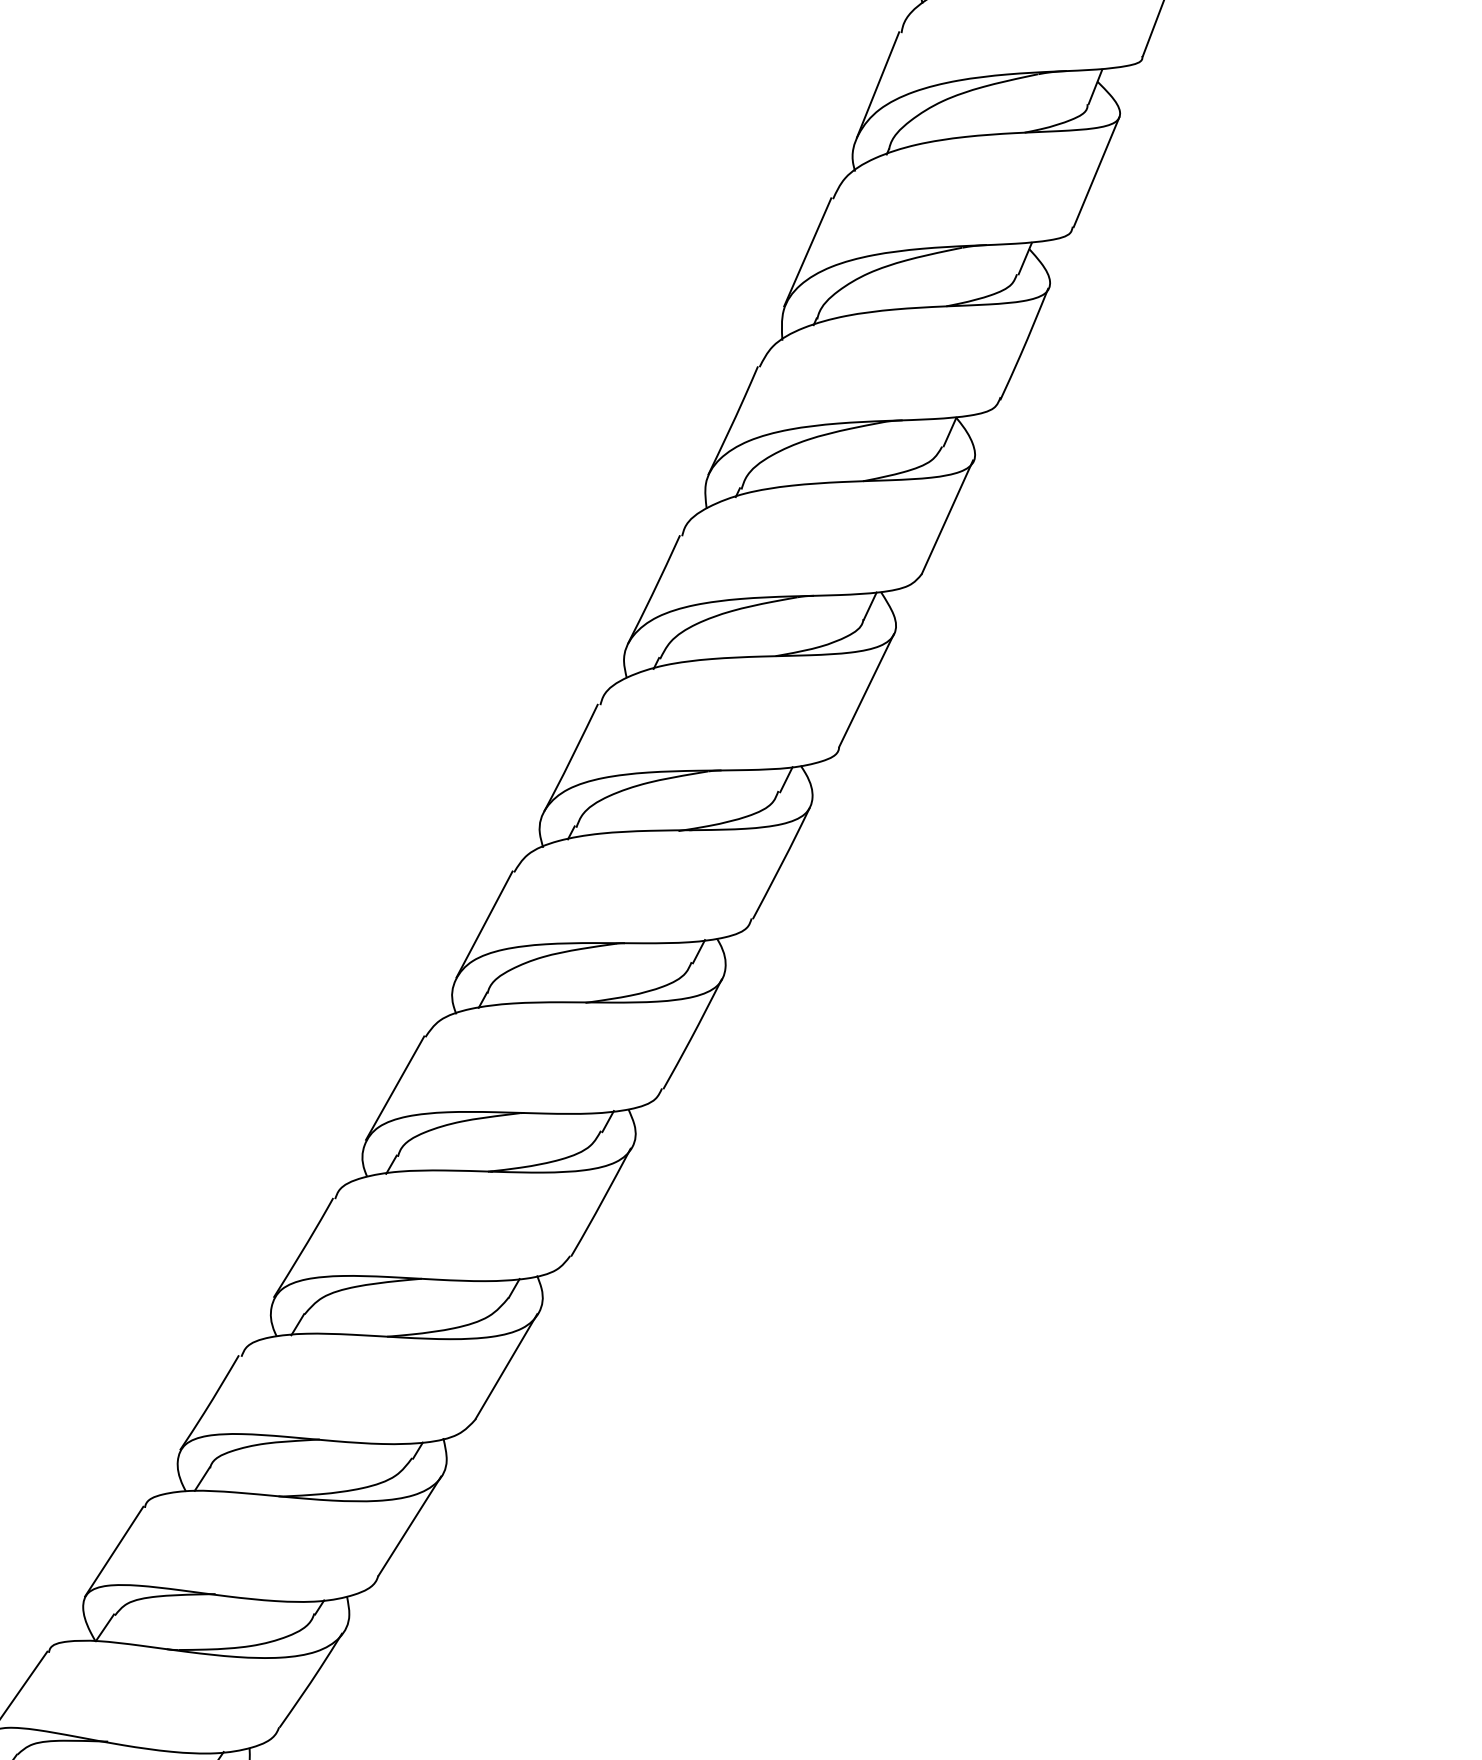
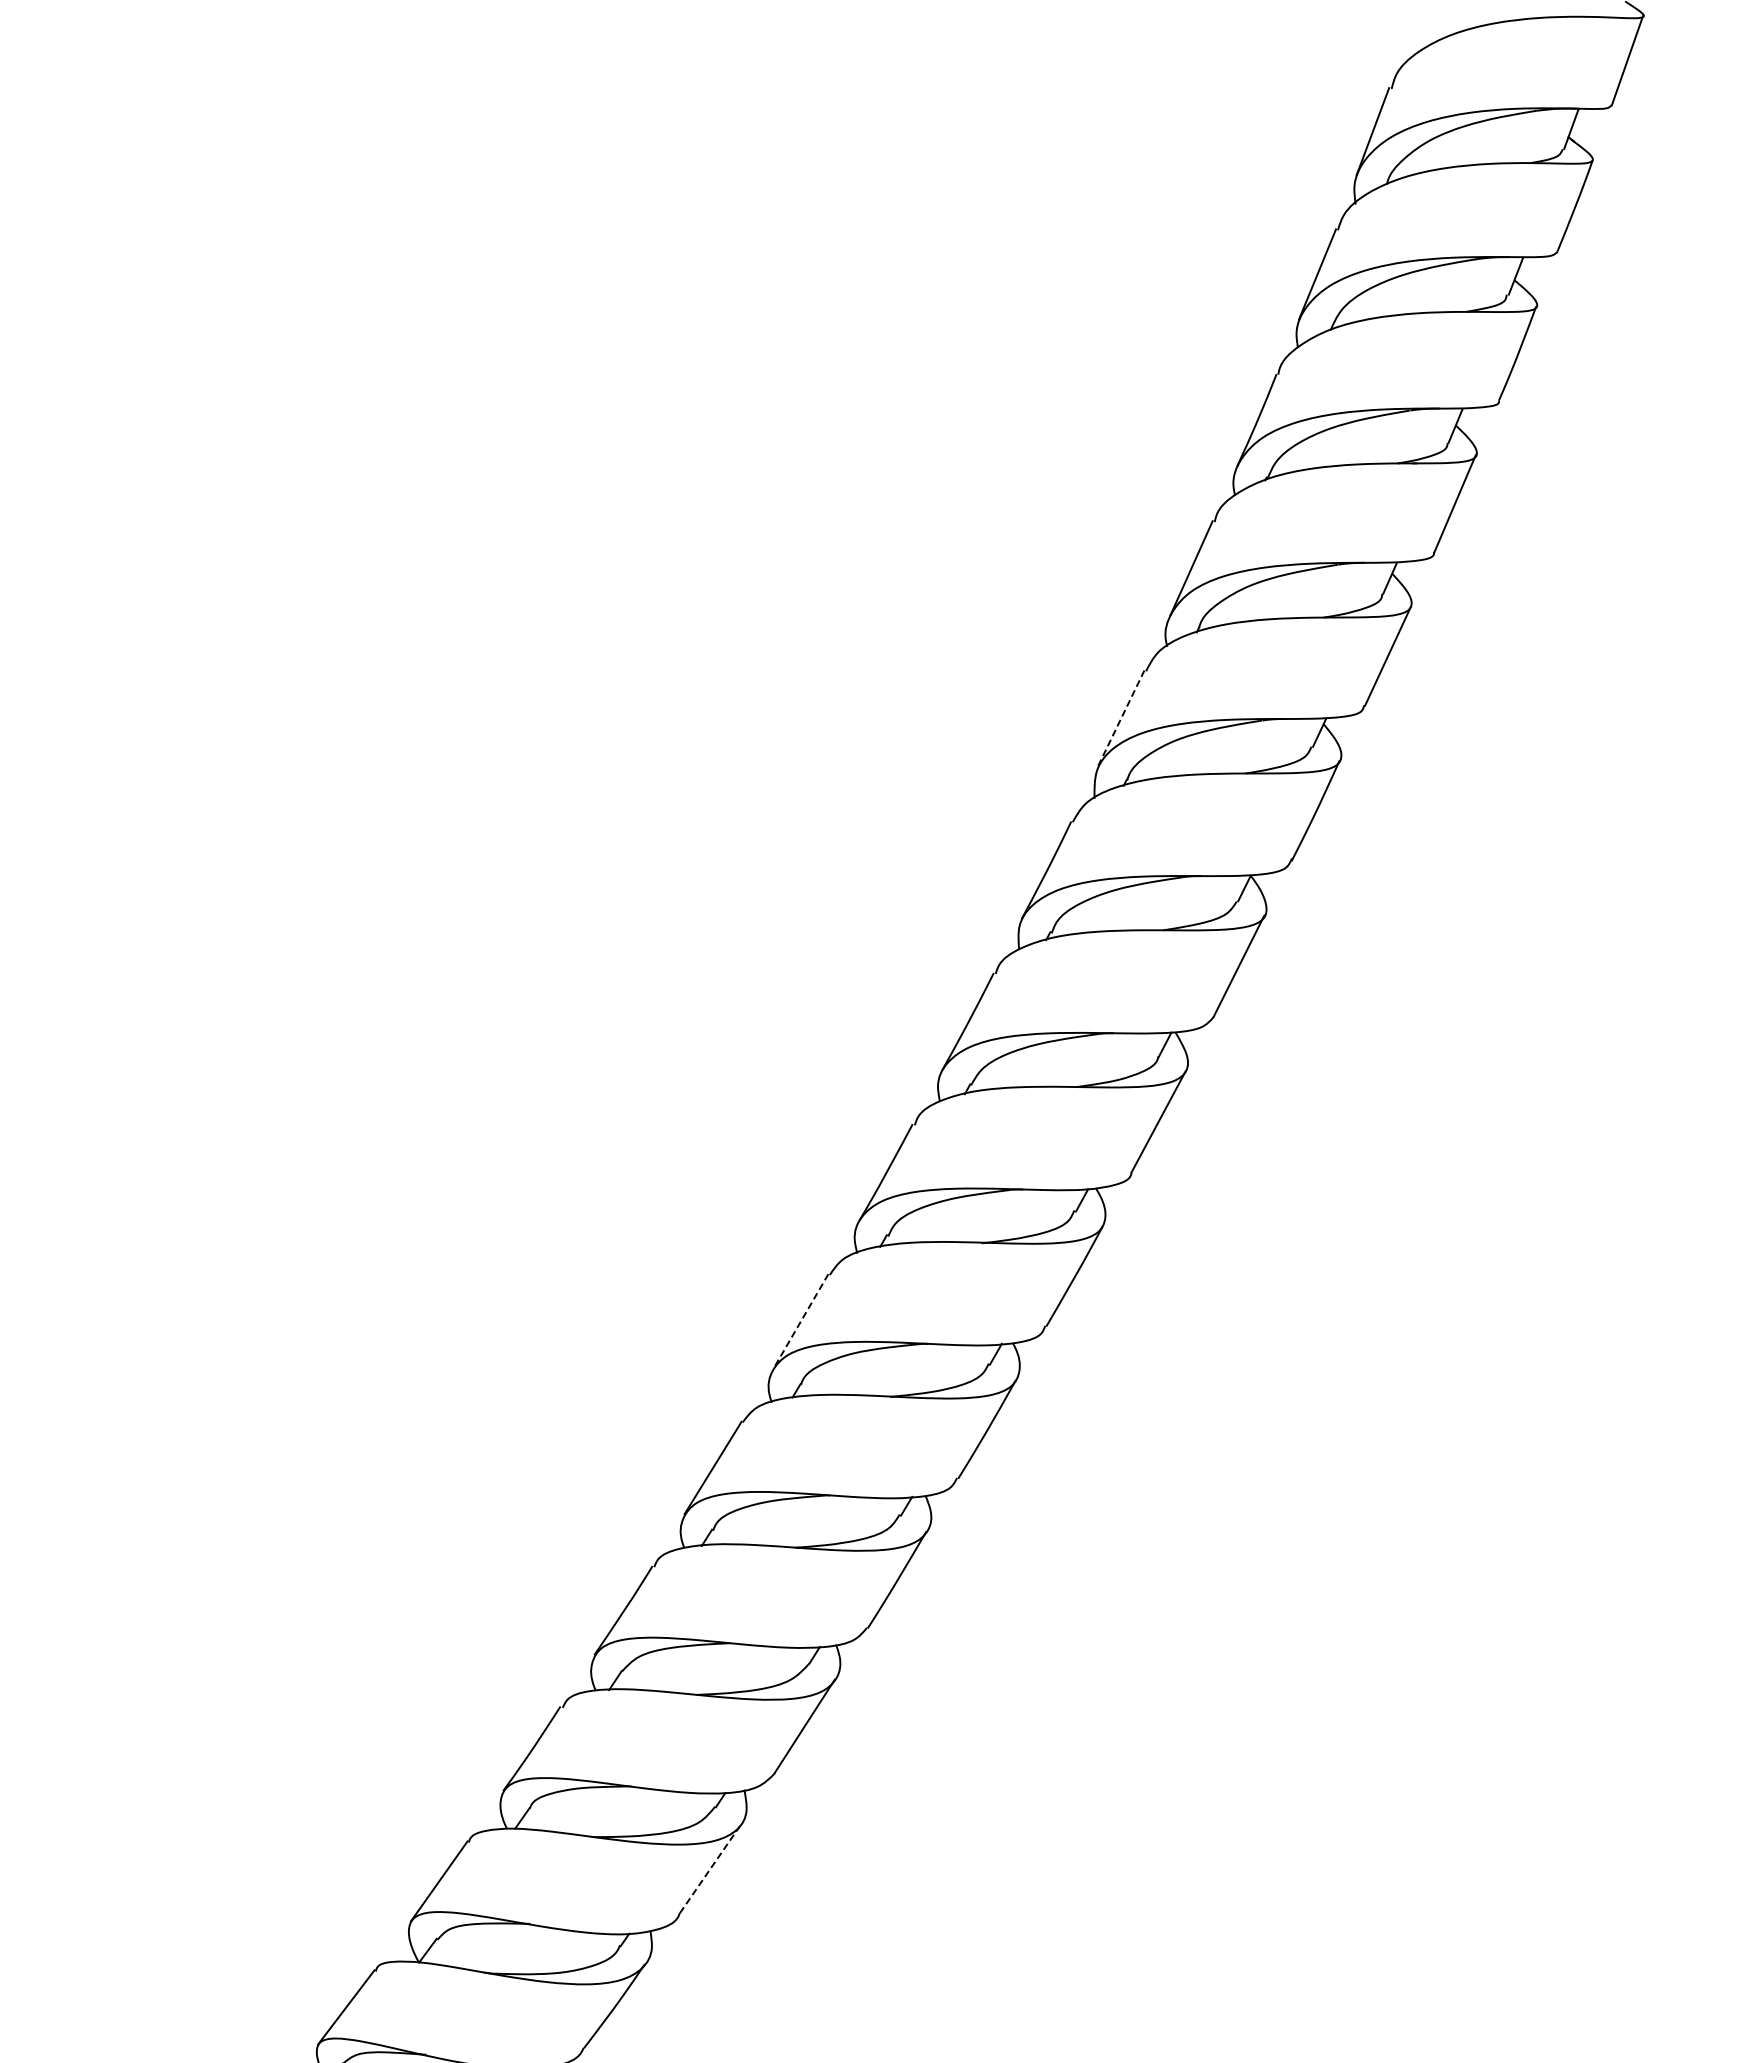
line: (807, 251) -> (1120, 718), solid -> dashed
line: (484, 924) -> (800, 1321), solid -> dashed
line: (409, 1525) -> (710, 1868), solid -> dashed

